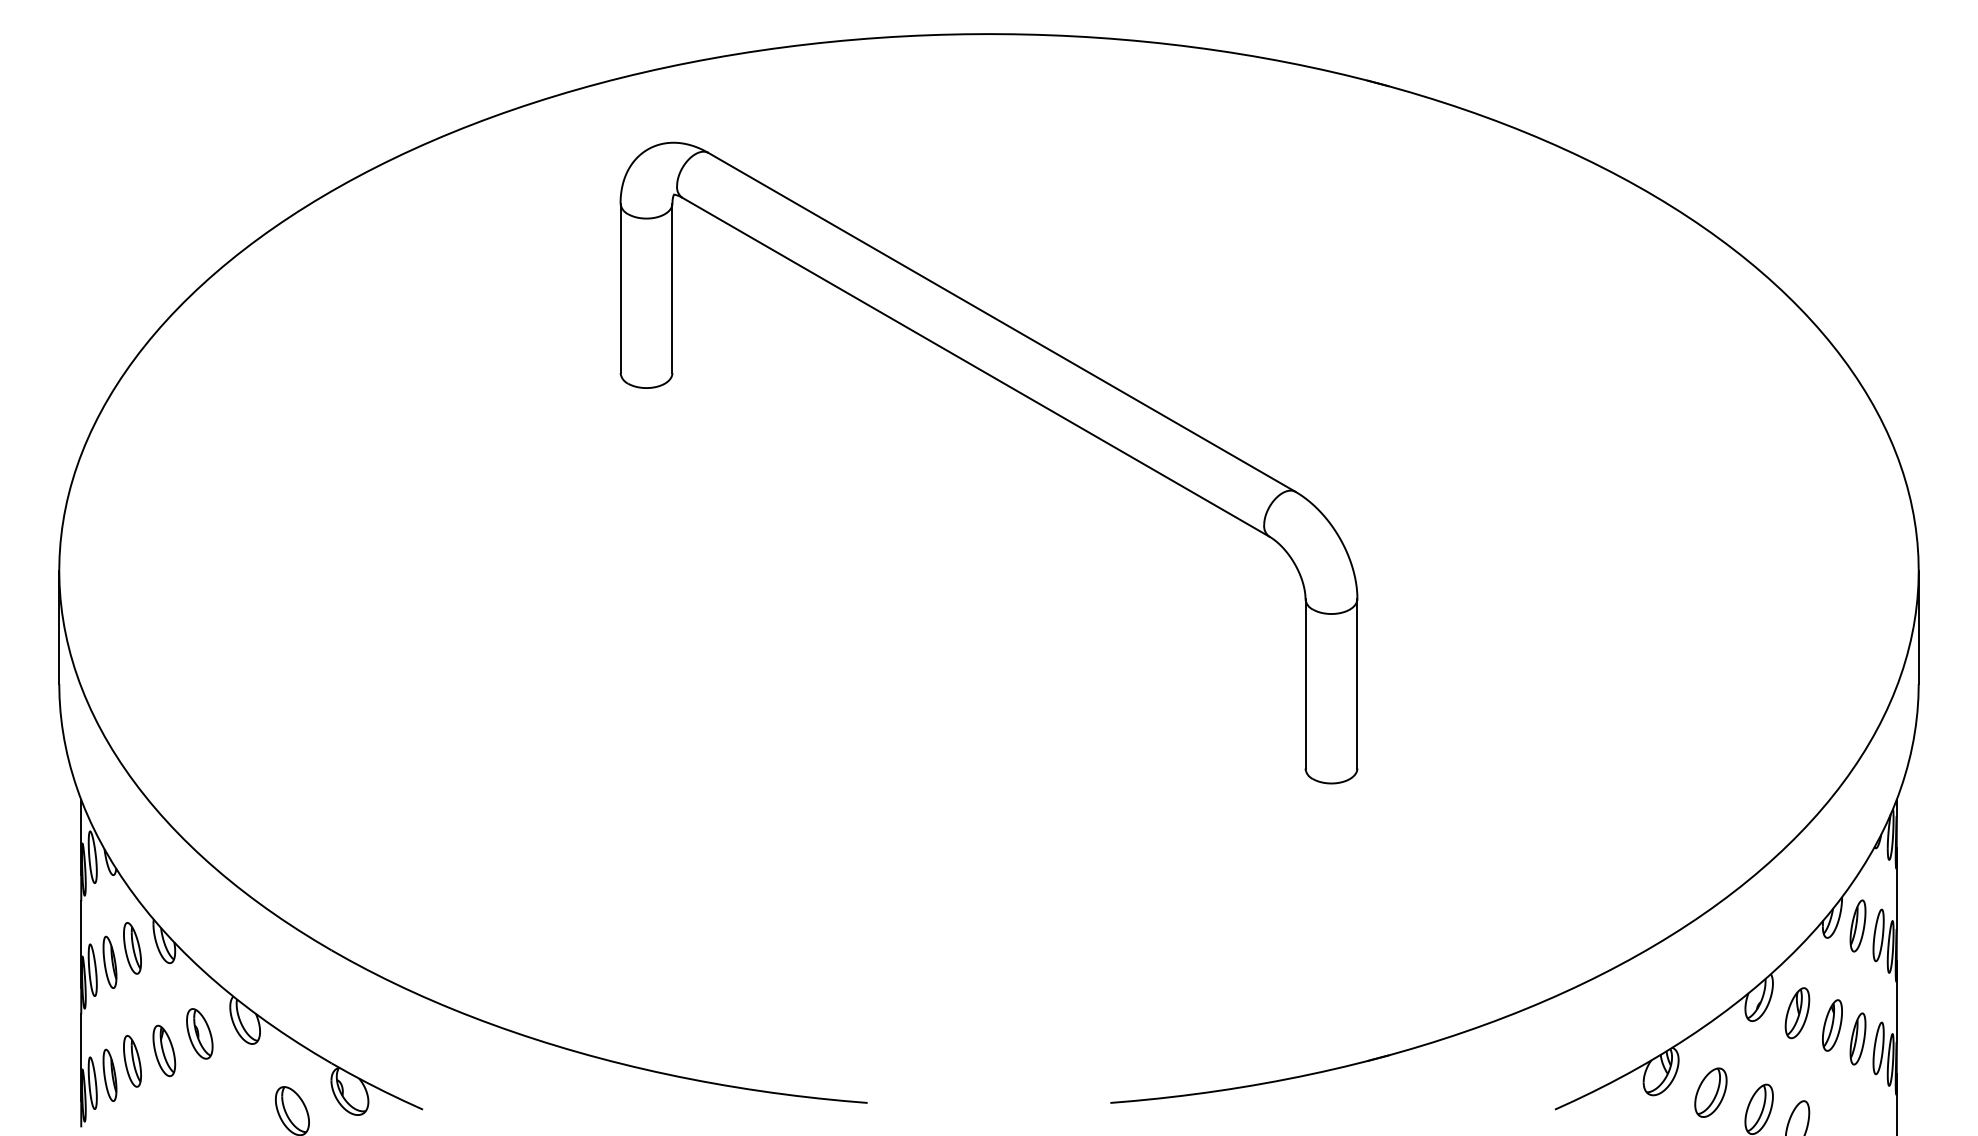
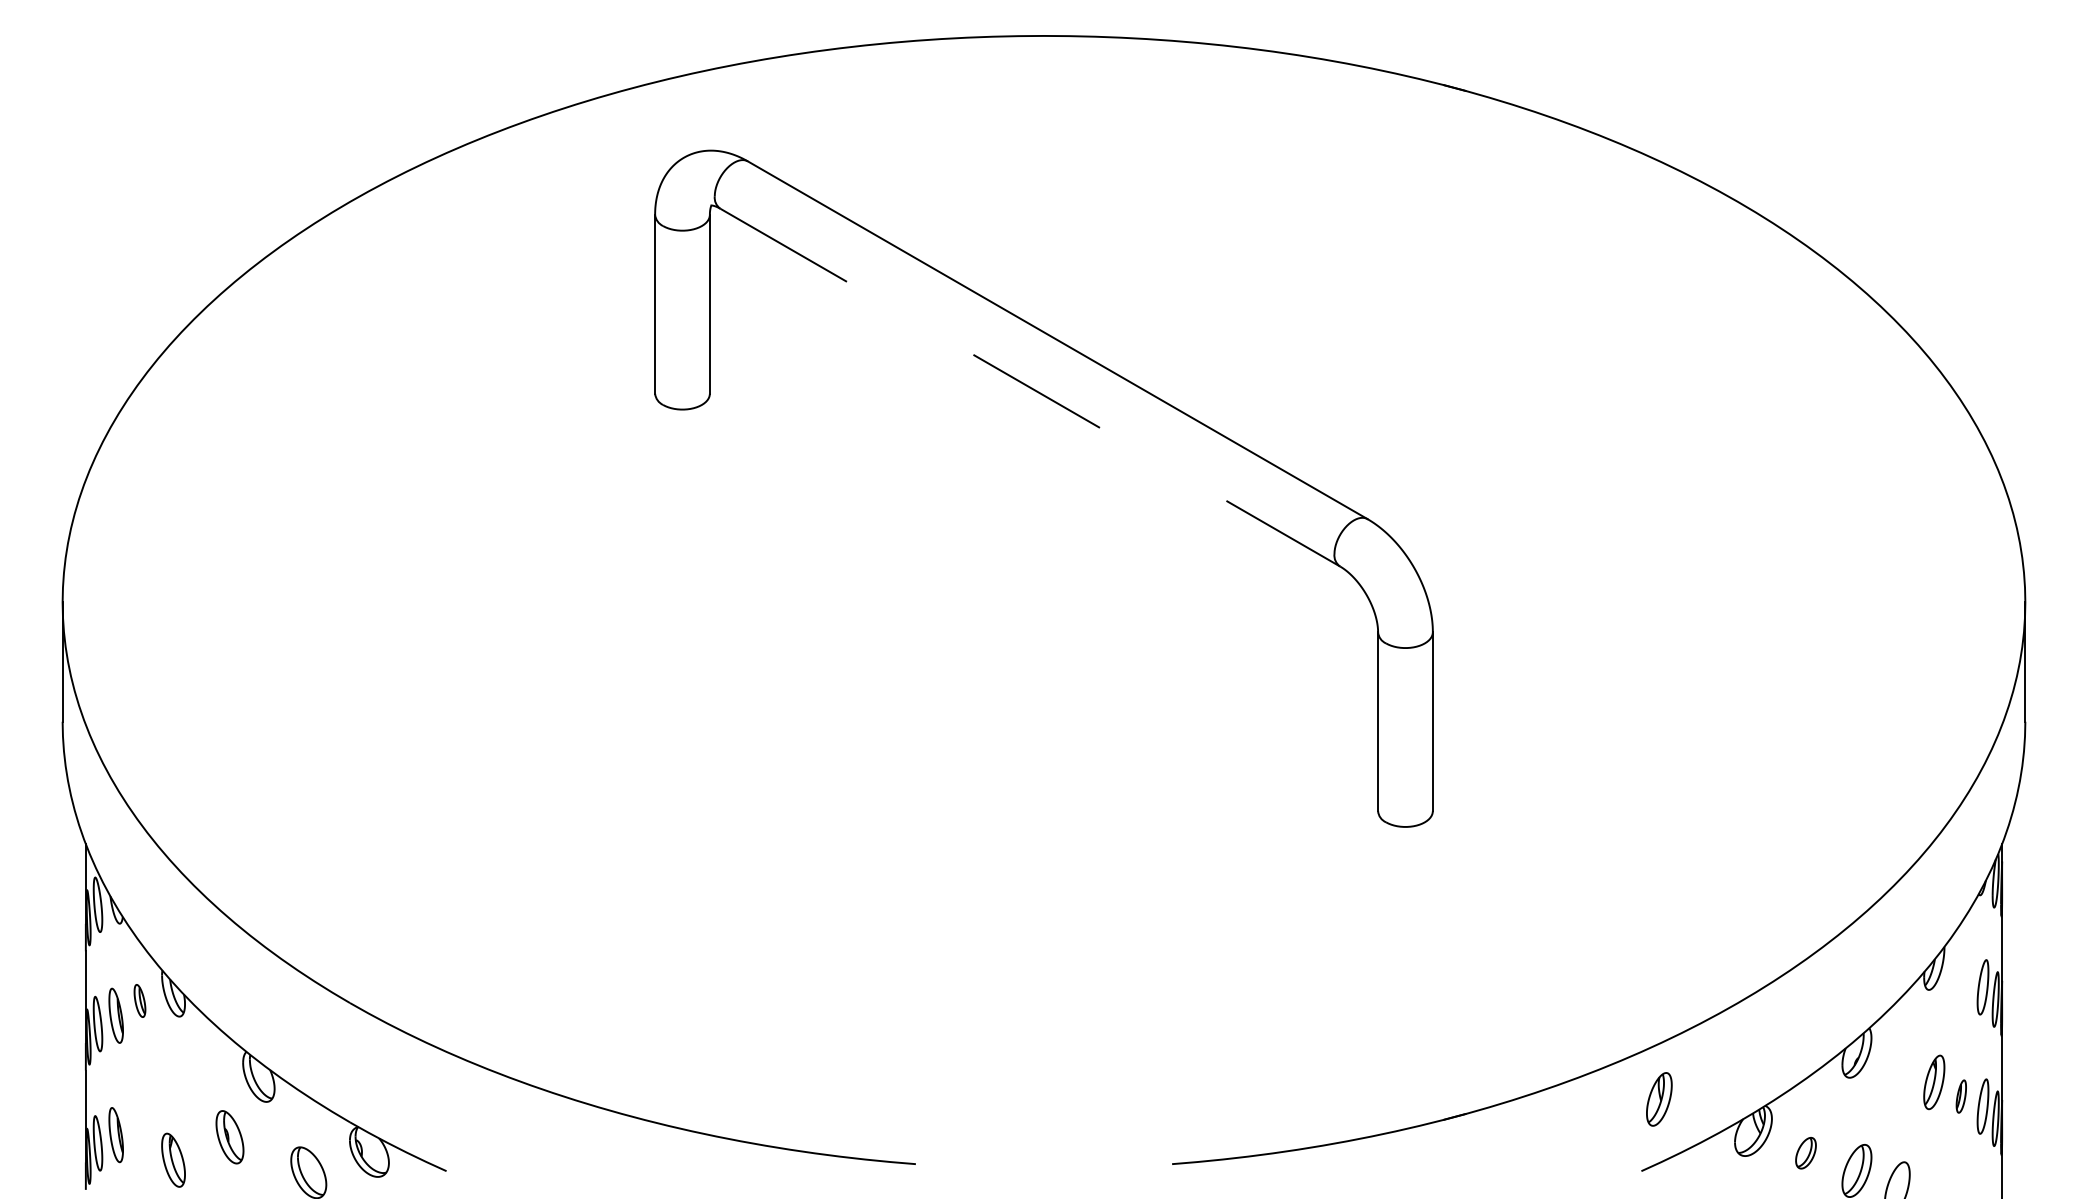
line: (976, 367) -> (1030, 387), solid -> dashed
part: (1858, 926) -> (1961, 977), removed
part: (132, 947) -> (139, 1000), size x0.6
part: (1797, 1013) -> (1659, 1099), moved
part: (199, 1034) -> (229, 1137), moved
part: (1858, 1038) -> (1961, 1096), size x0.6
part: (164, 1050) -> (173, 1159), moved
part: (132, 1060) -> (139, 1119), removed
part: (1710, 1091) -> (1805, 1152), size x0.6

